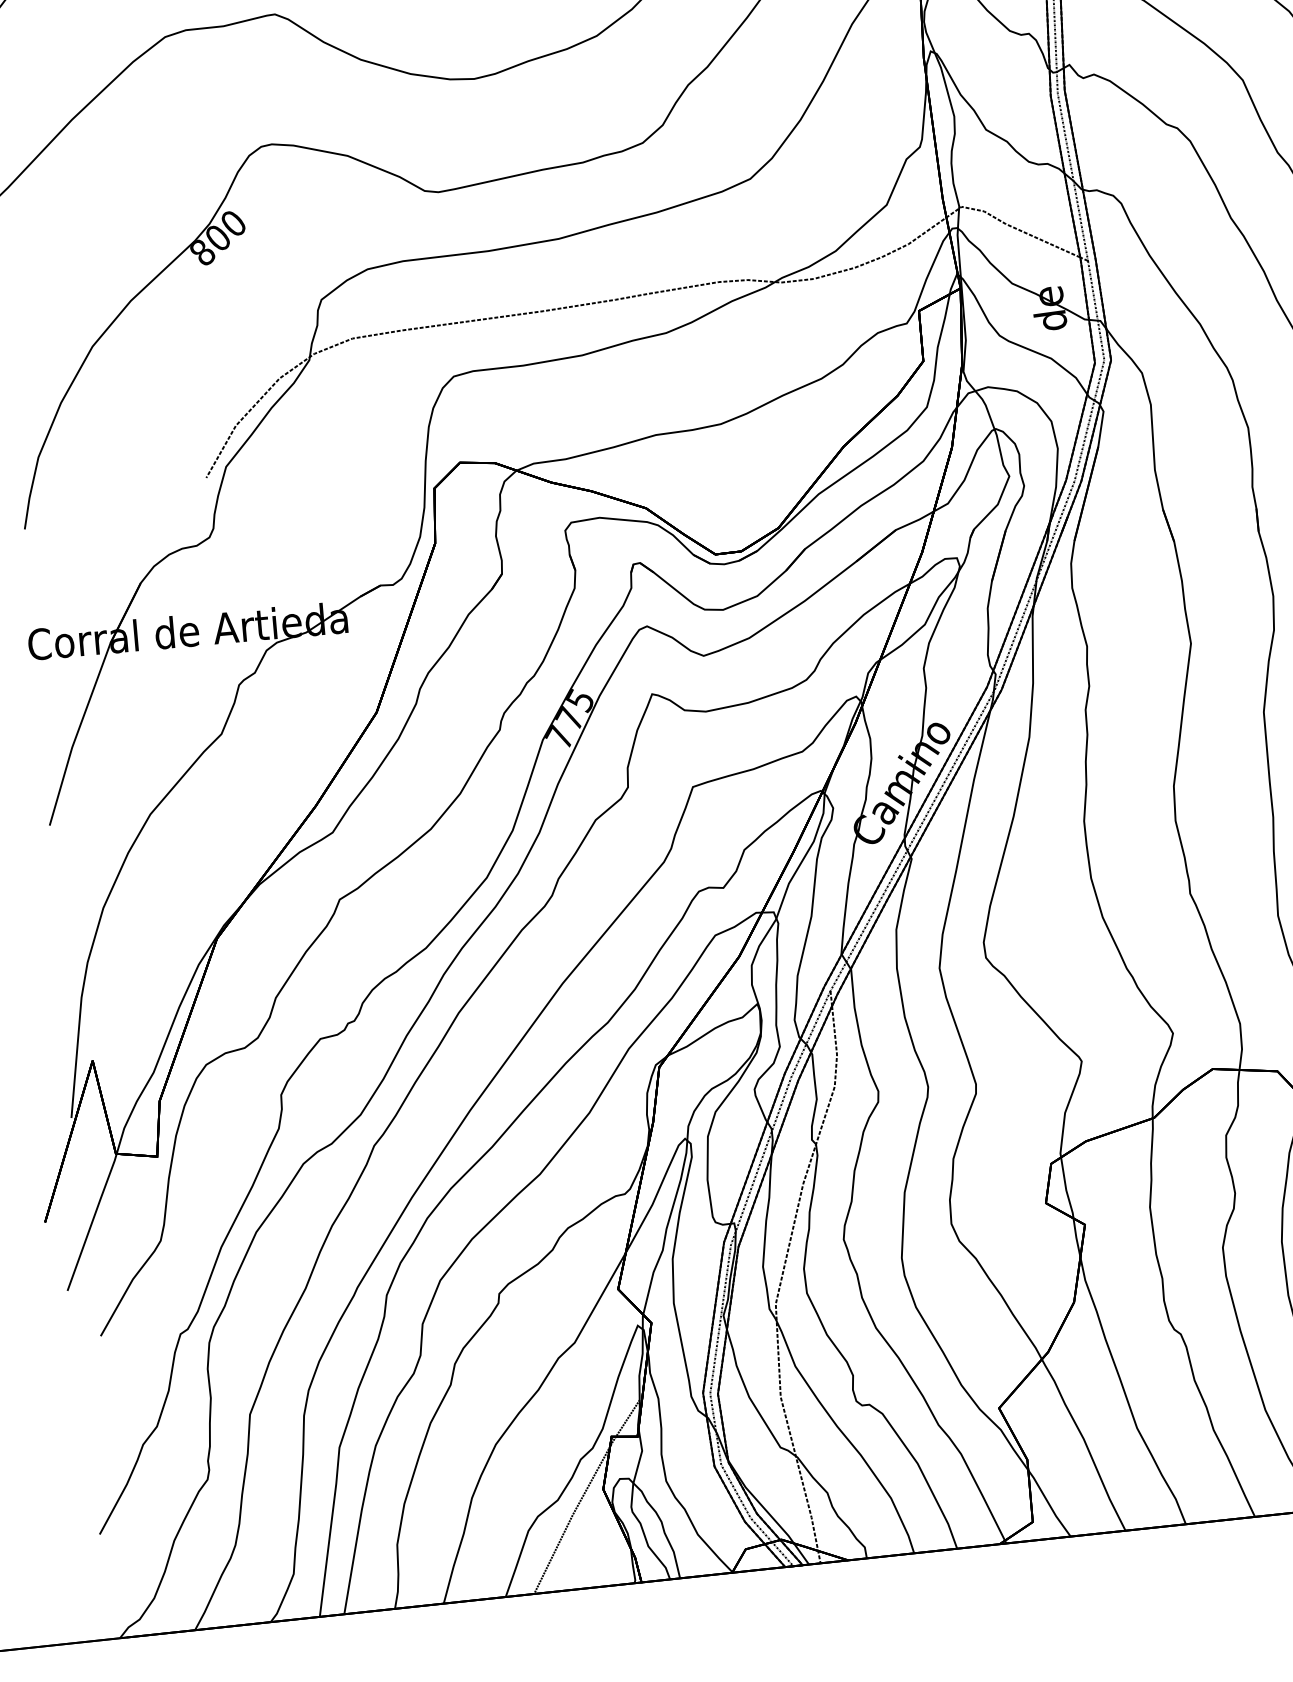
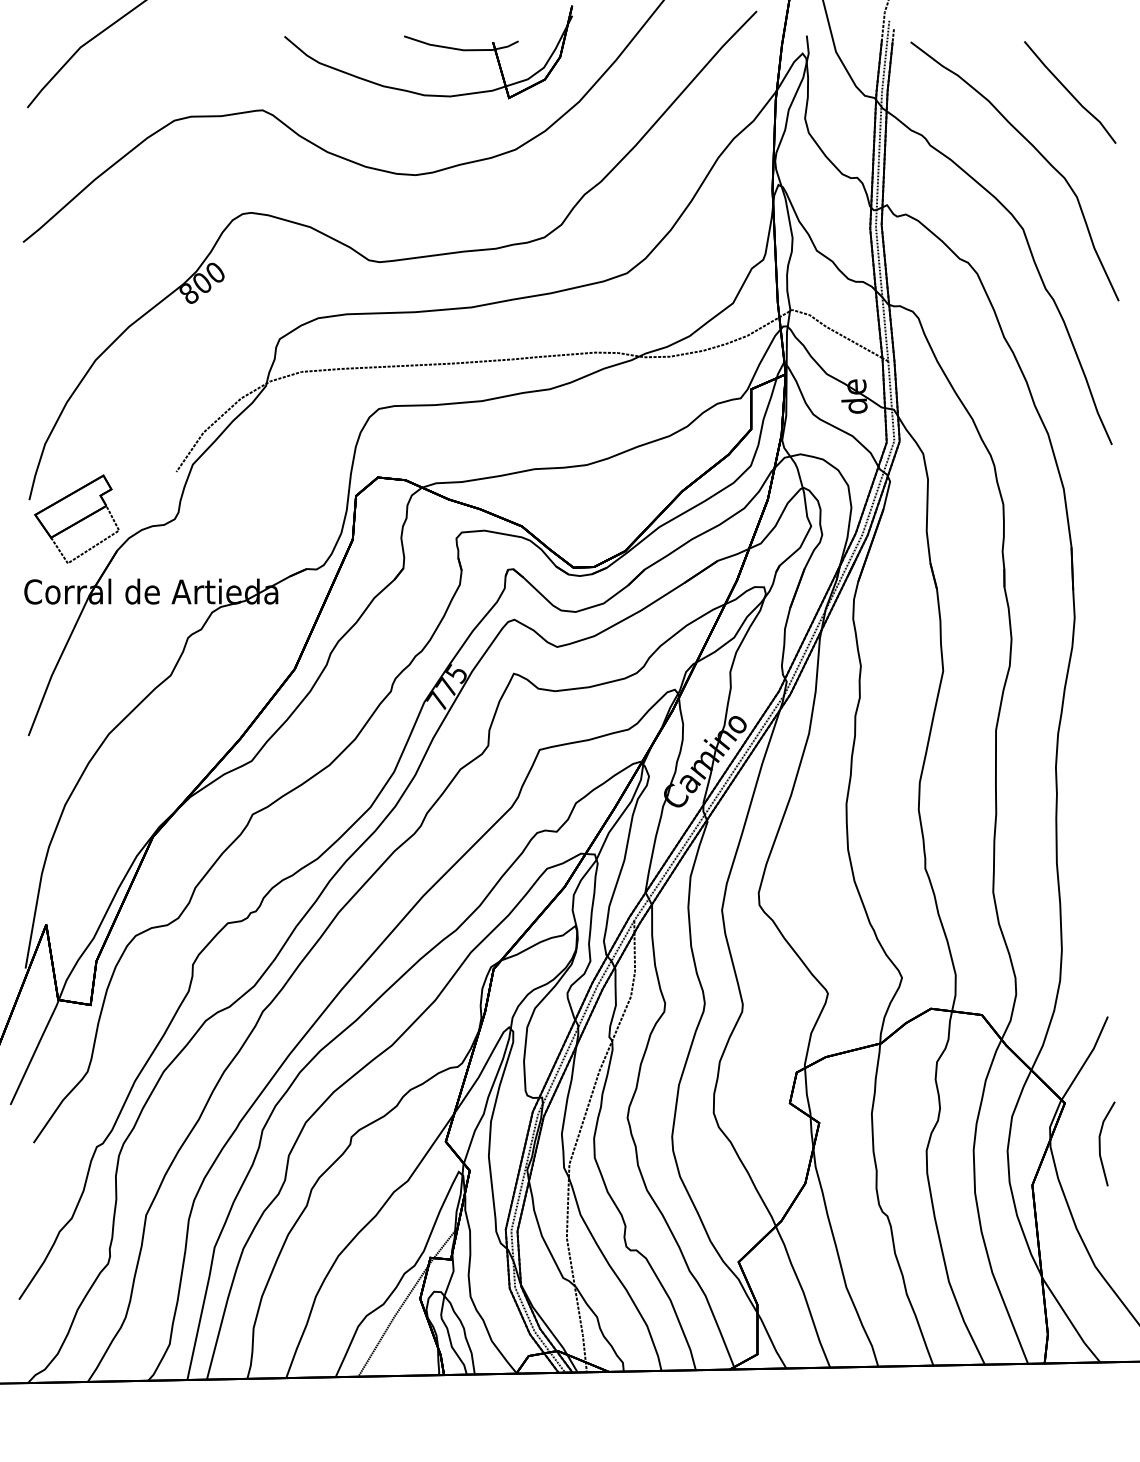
part: (85, 547) -> (76, 518), added

